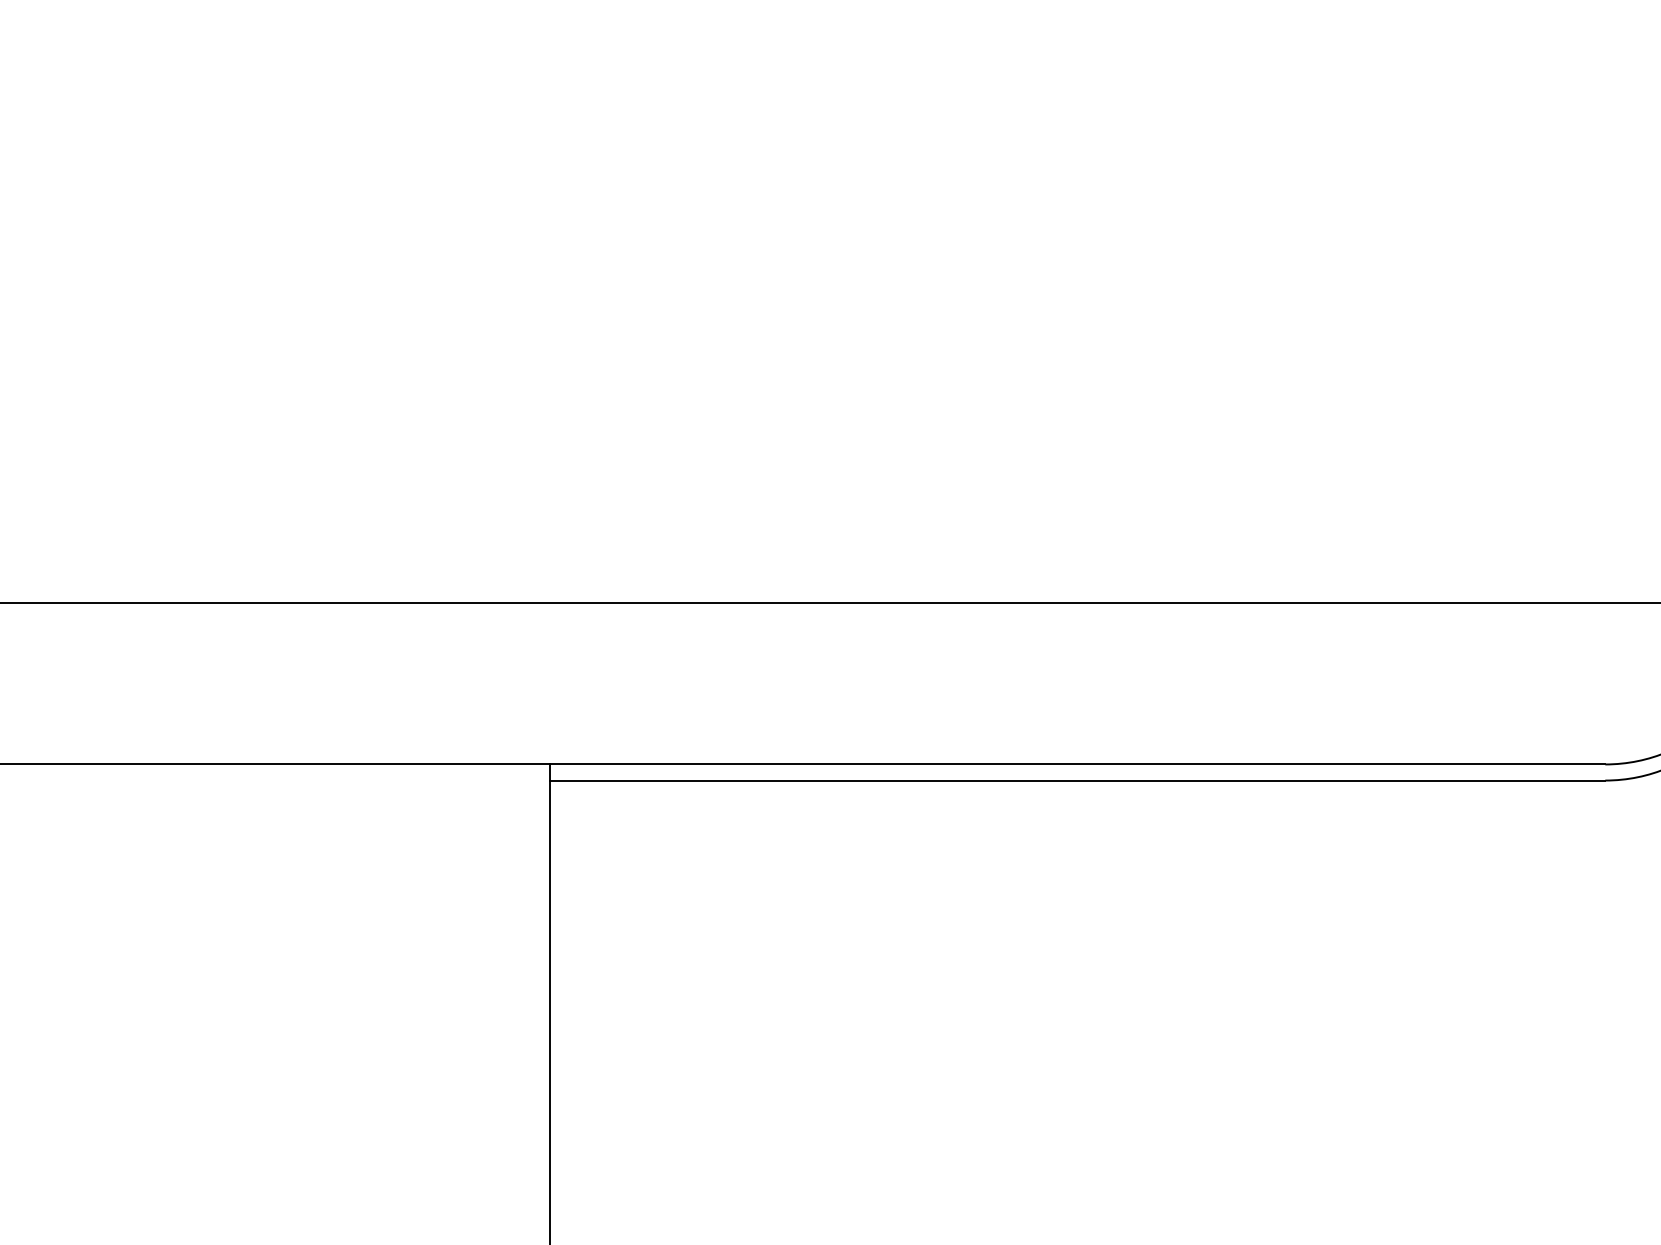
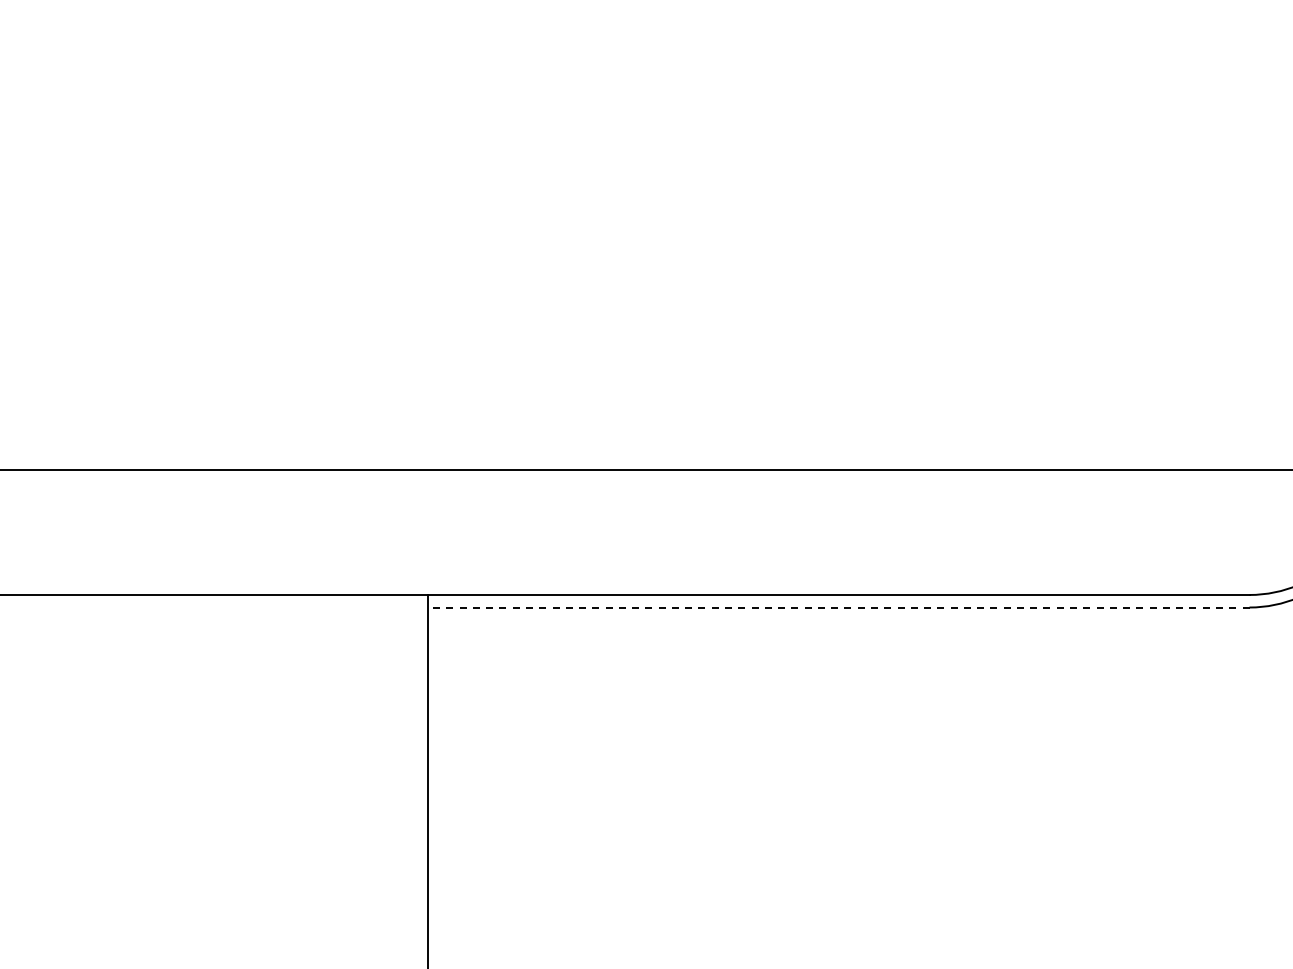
line: (1077, 780) -> (838, 607), solid -> dashed

